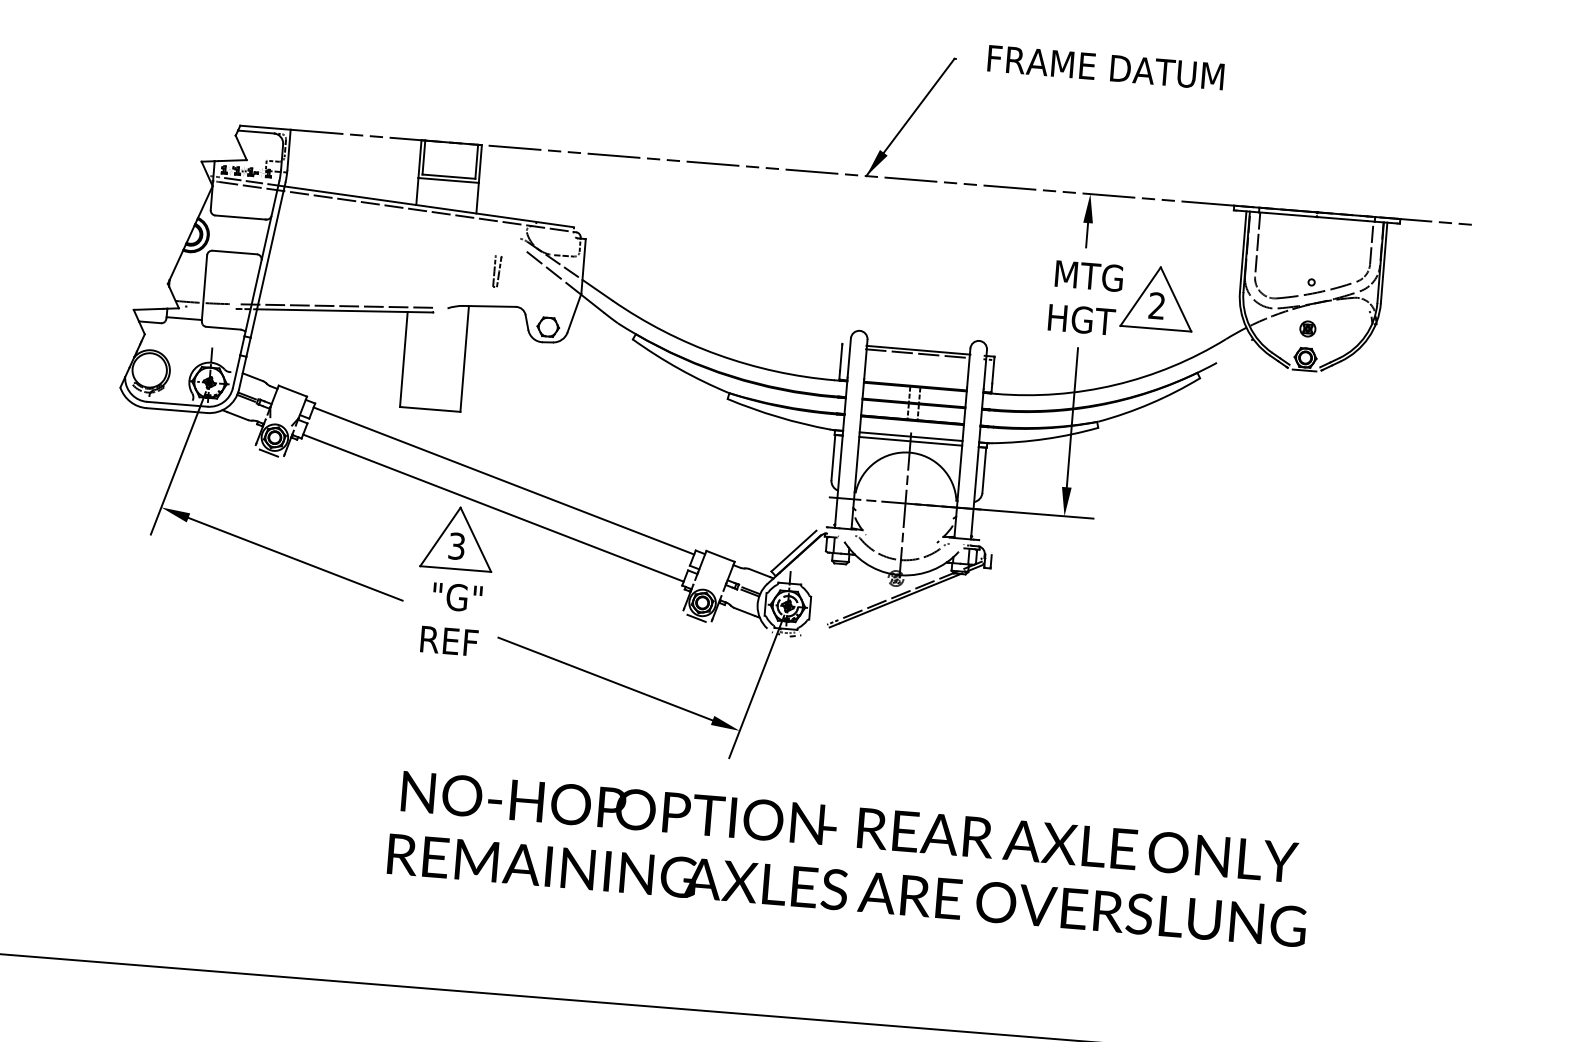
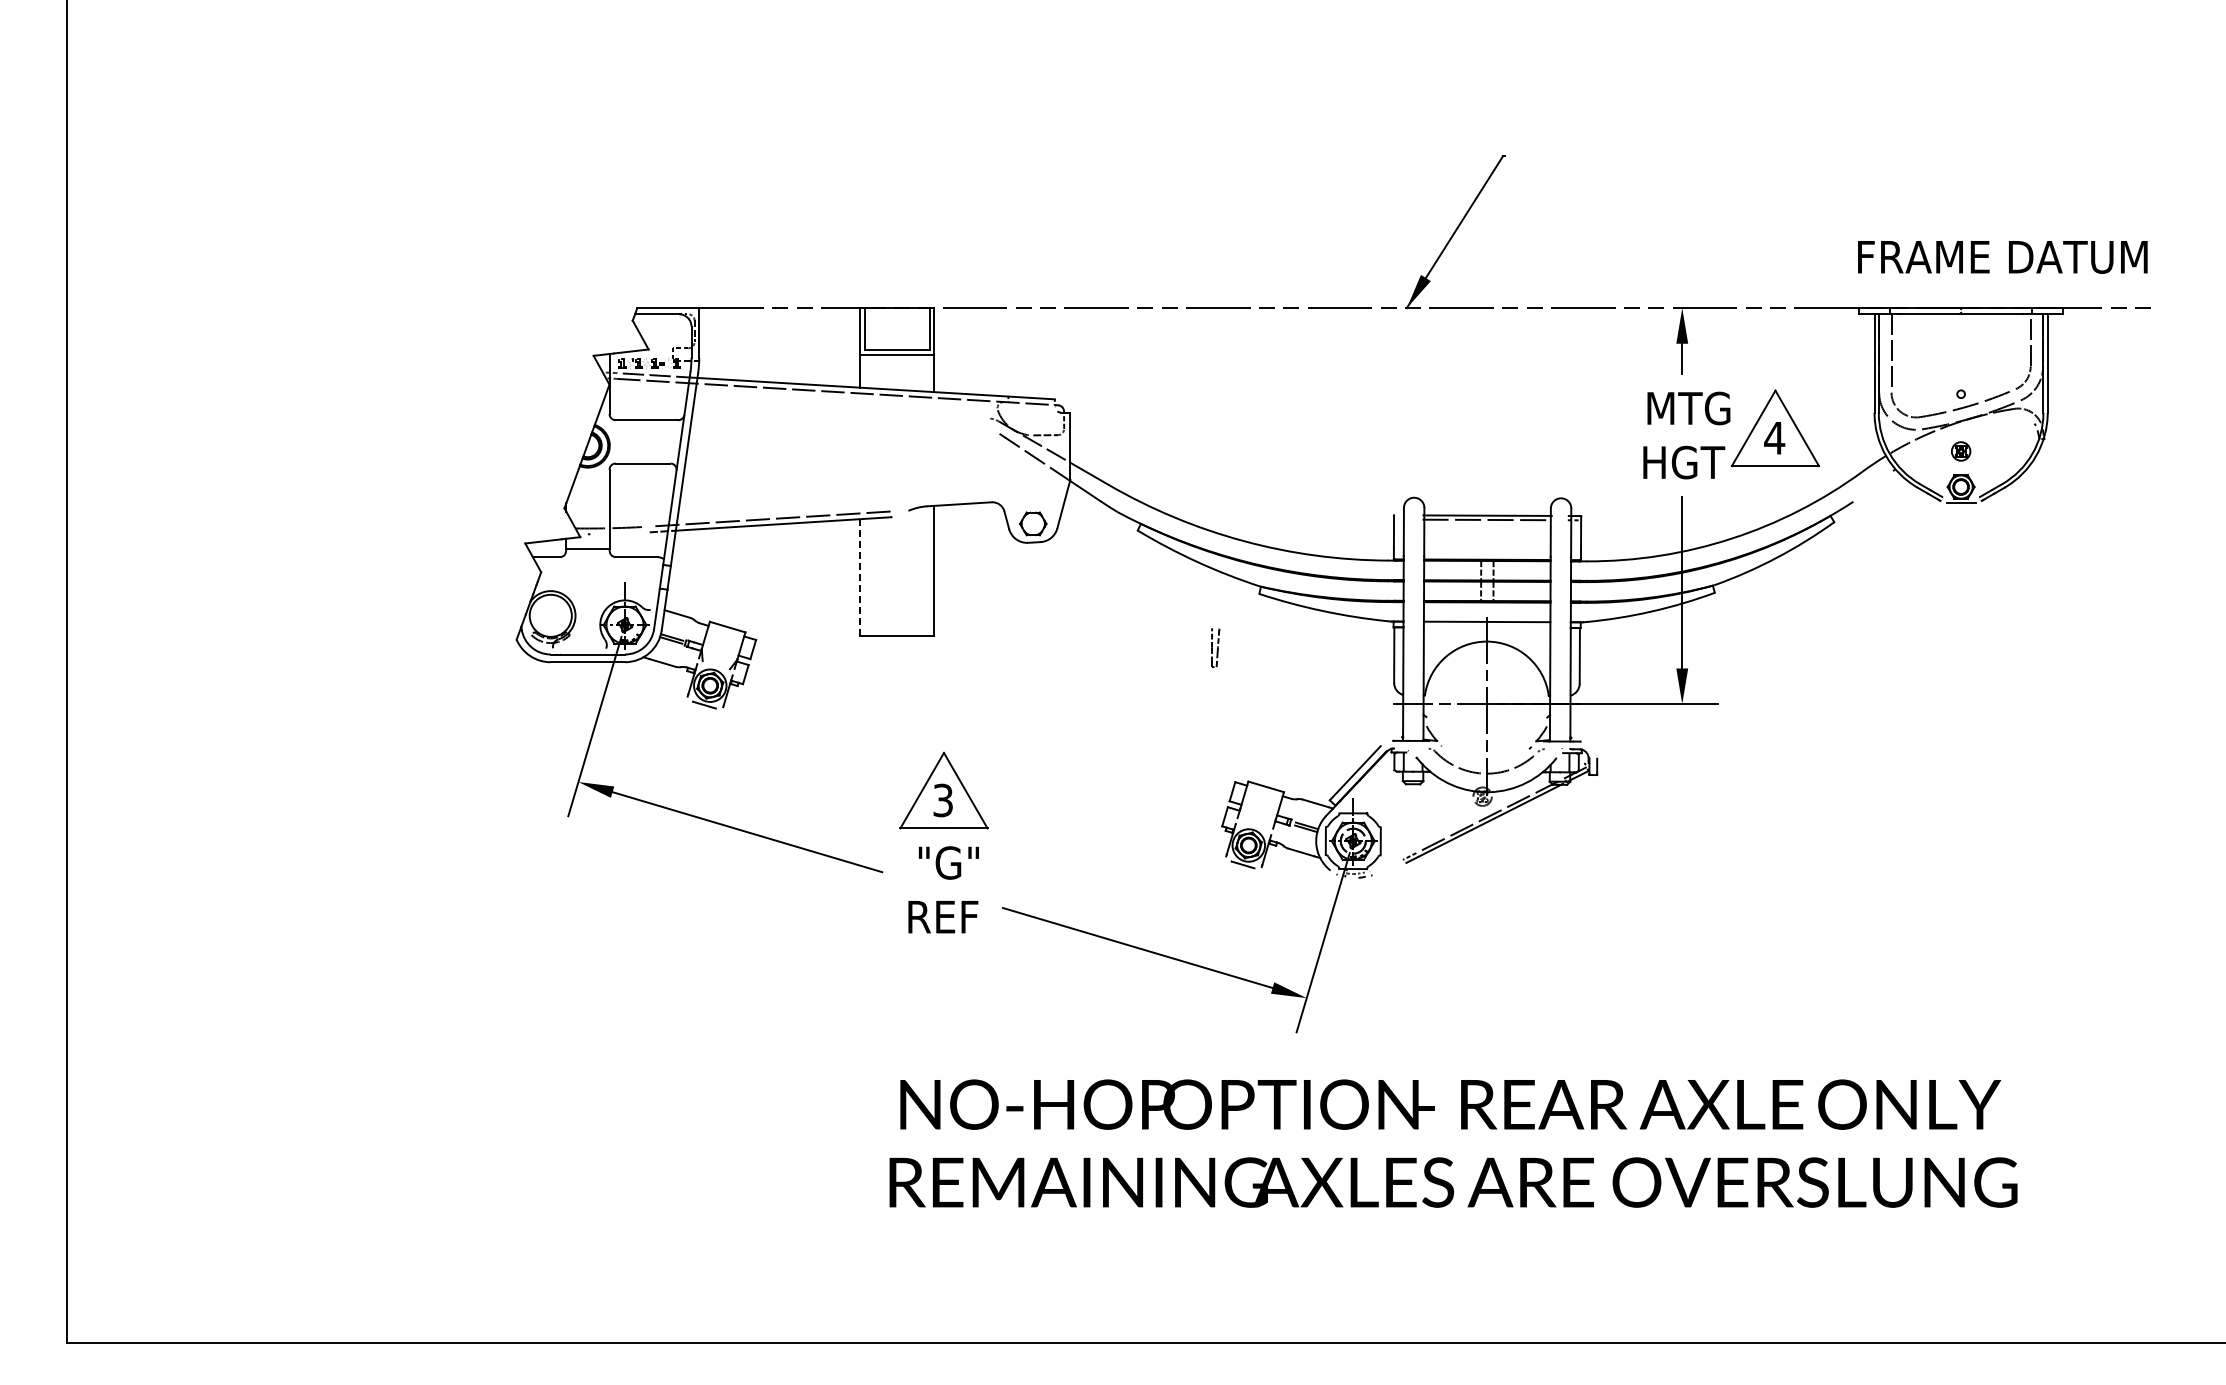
text: (1105, 67) -> (2002, 257), moved
part: (497, 271) -> (1215, 647), moved
text: (1156, 305) -> (1774, 437), 2 -> 4
line: (404, 359) -> (860, 577), solid -> dashed
line: (910, 441) -> (1486, 627), removed
line: (503, 481) -> (993, 716), removed
line: (492, 508) -> (983, 750), removed

